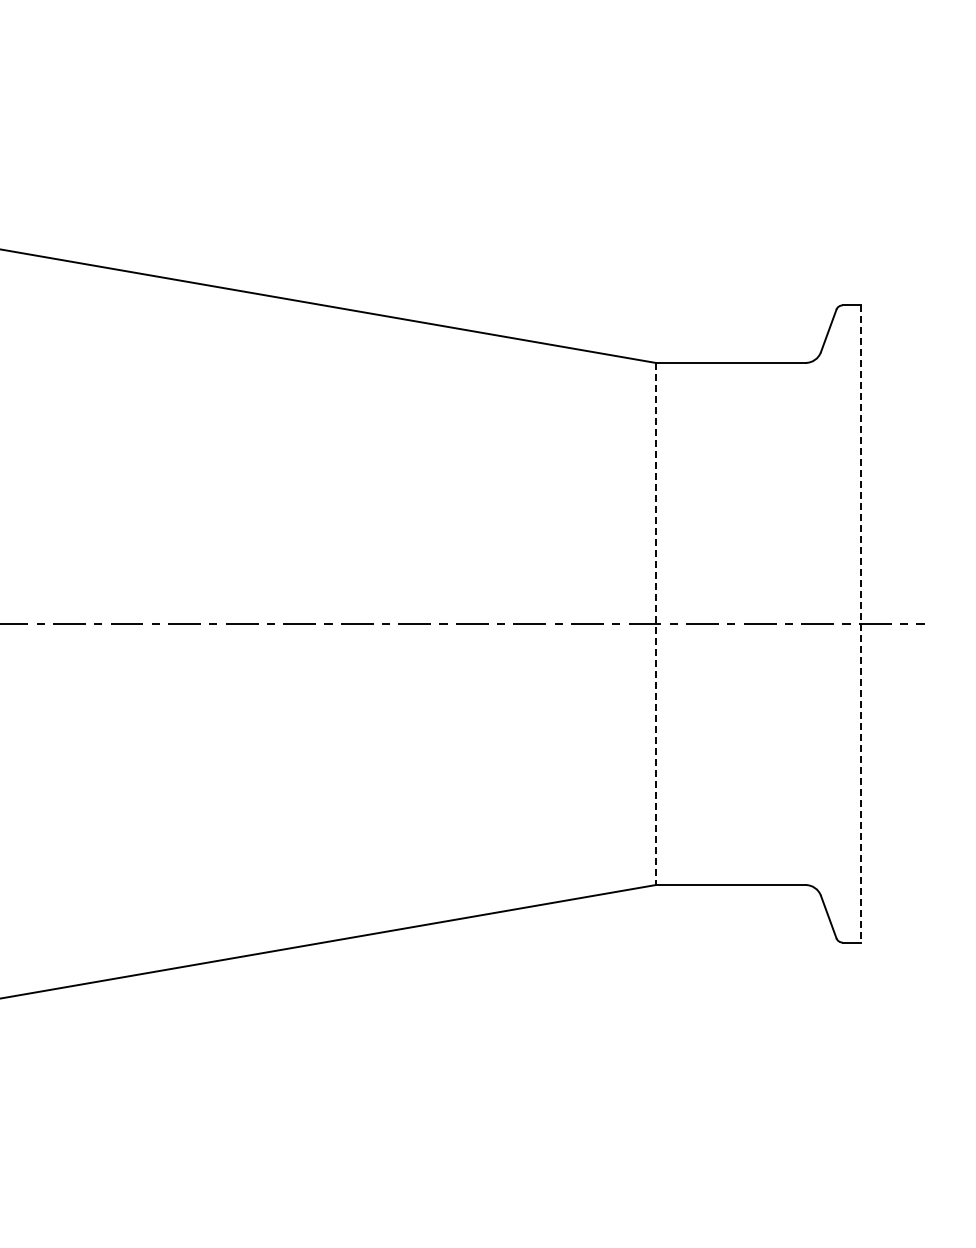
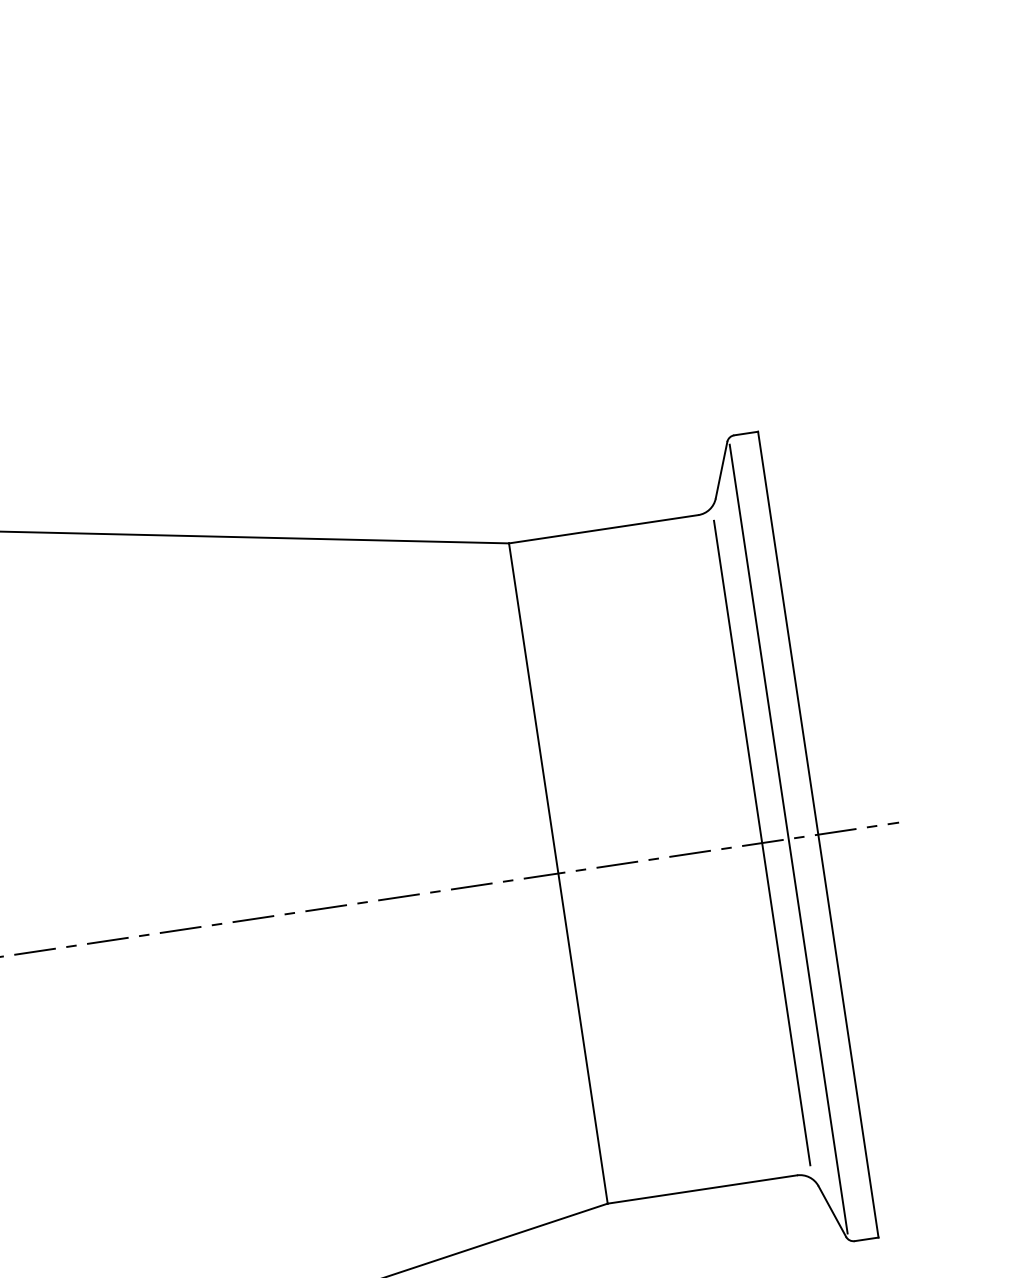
line: (817, 623) -> (762, 842), added
line: (838, 623) -> (789, 838), added
line: (655, 624) -> (557, 874), dashed -> solid
line: (861, 624) -> (818, 835), dashed -> solid

